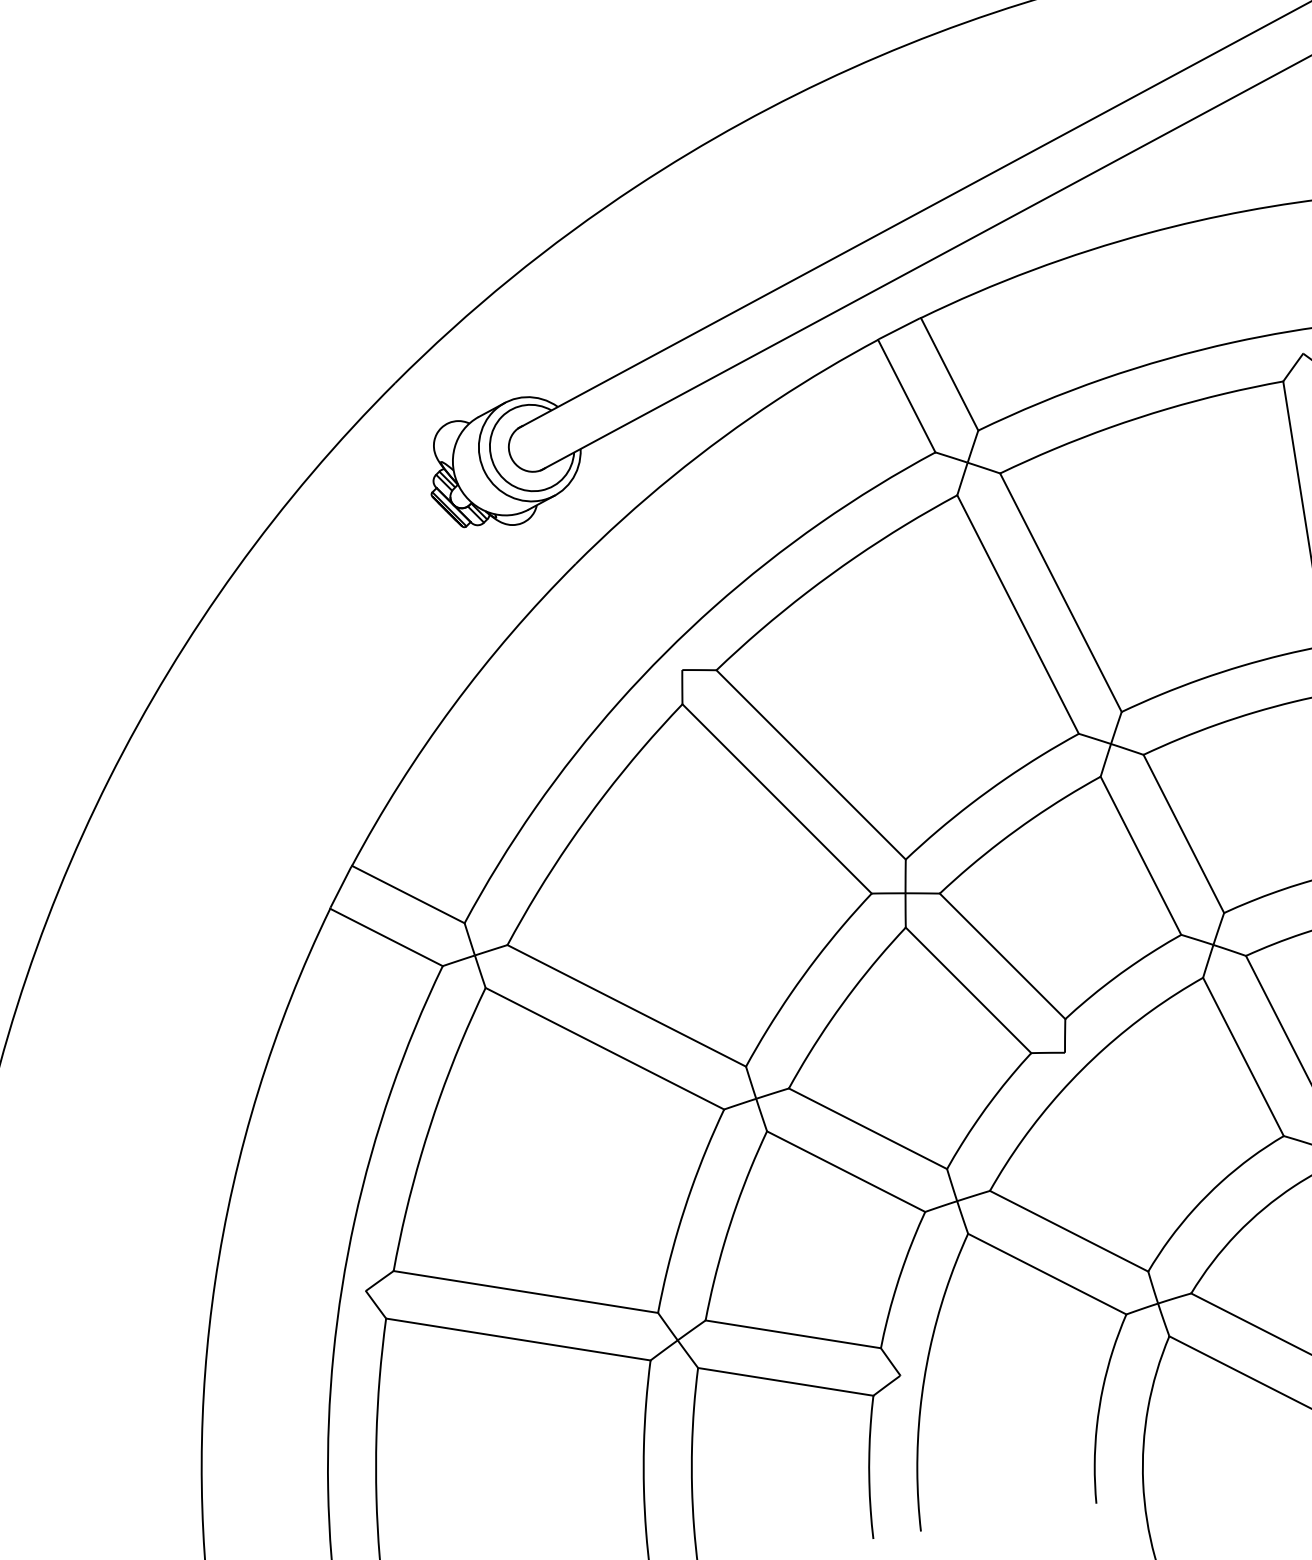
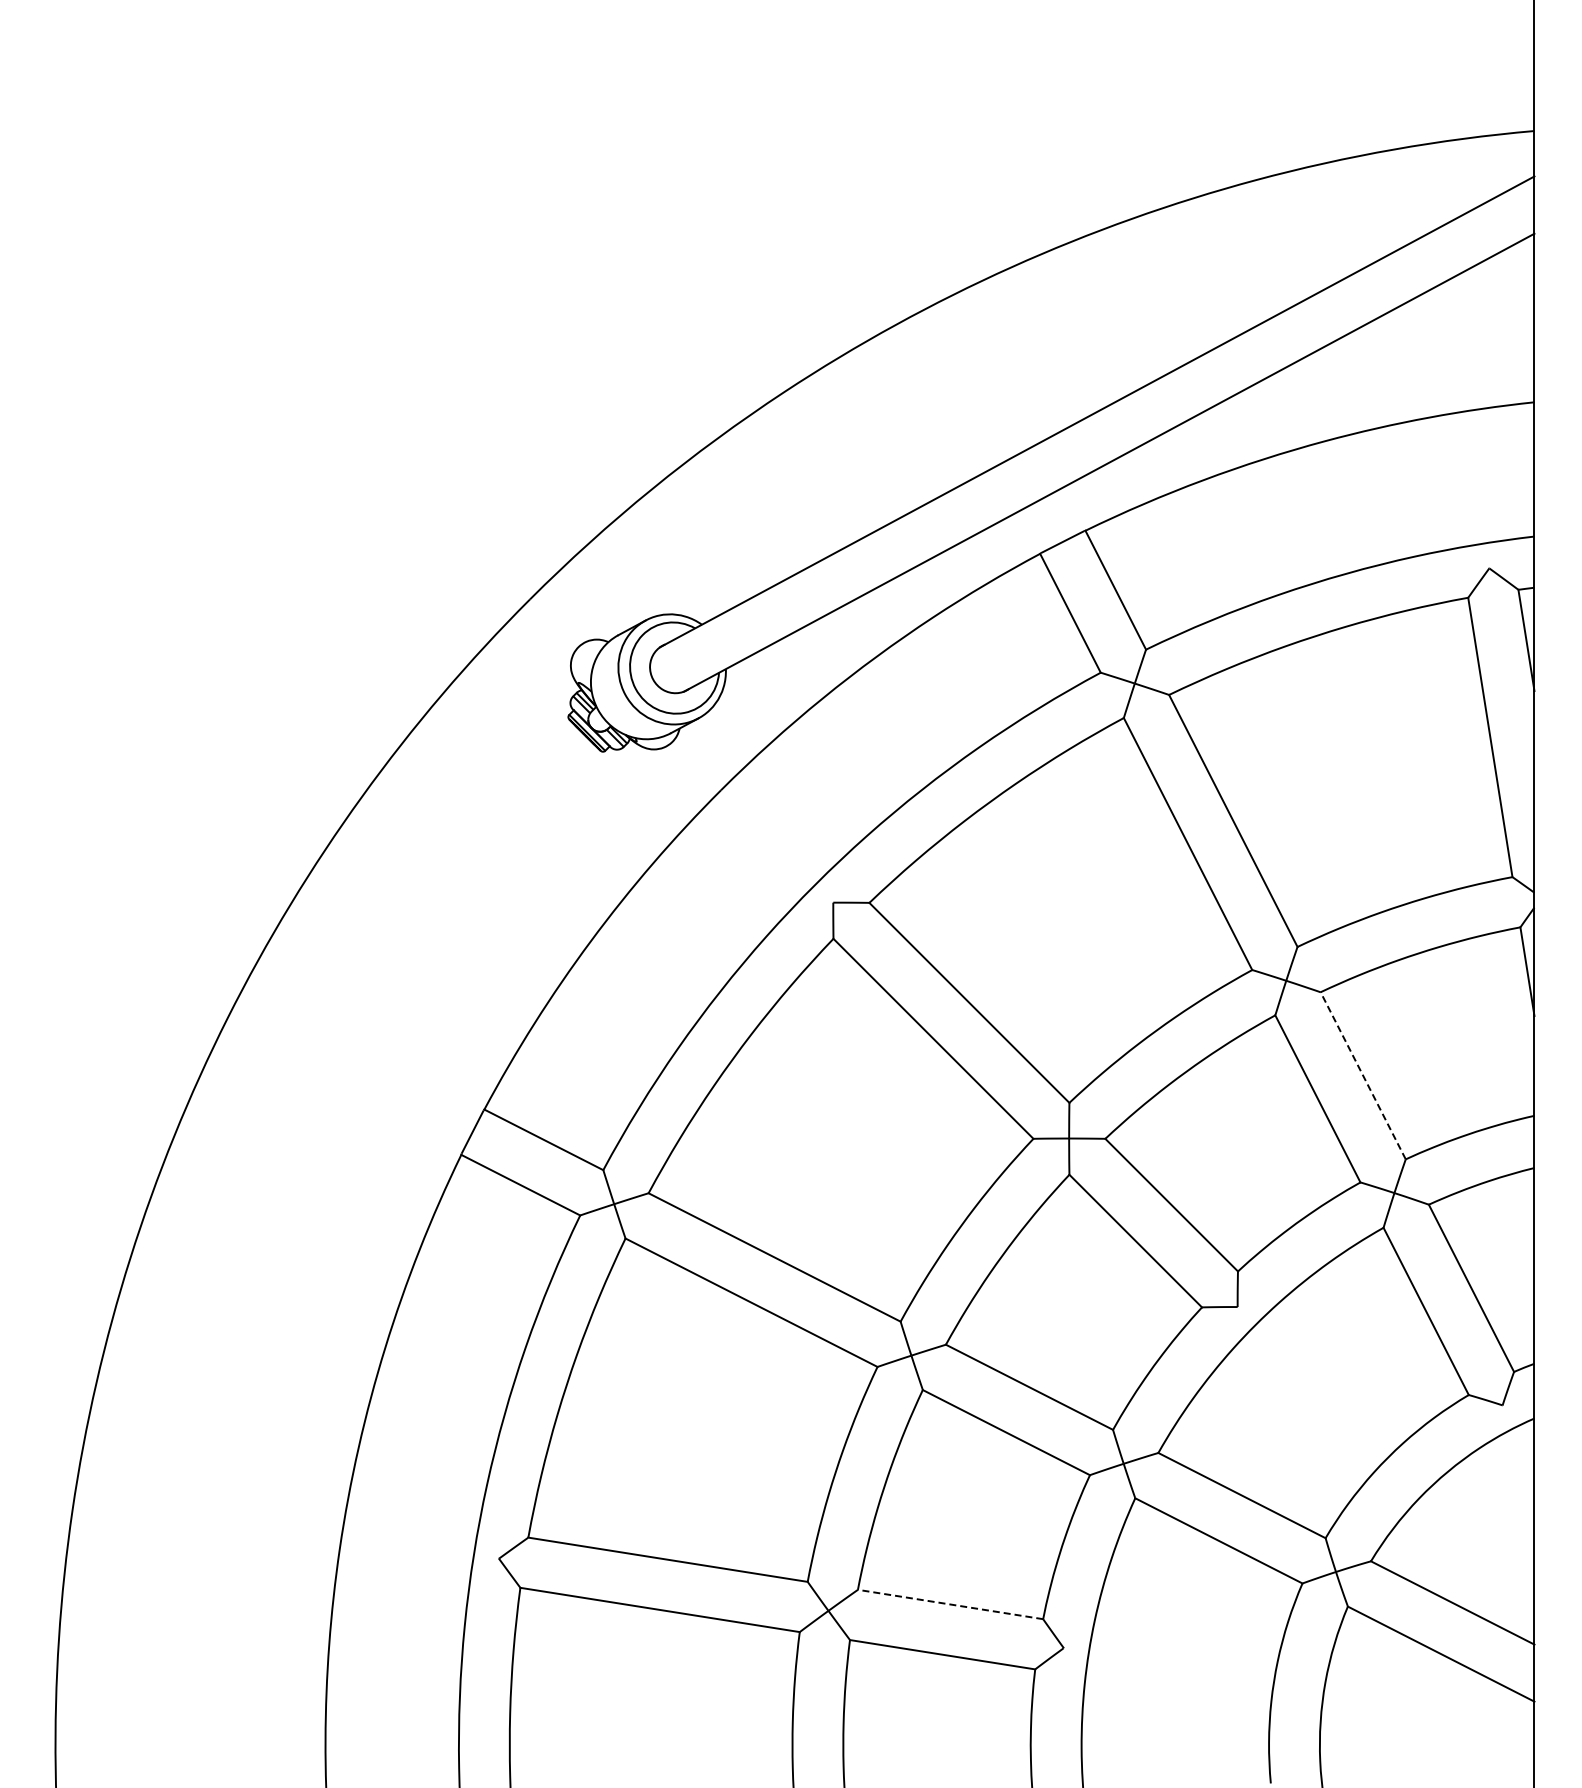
line: (1184, 833) -> (1363, 1075), solid -> dashed
line: (793, 1334) -> (950, 1604), solid -> dashed

